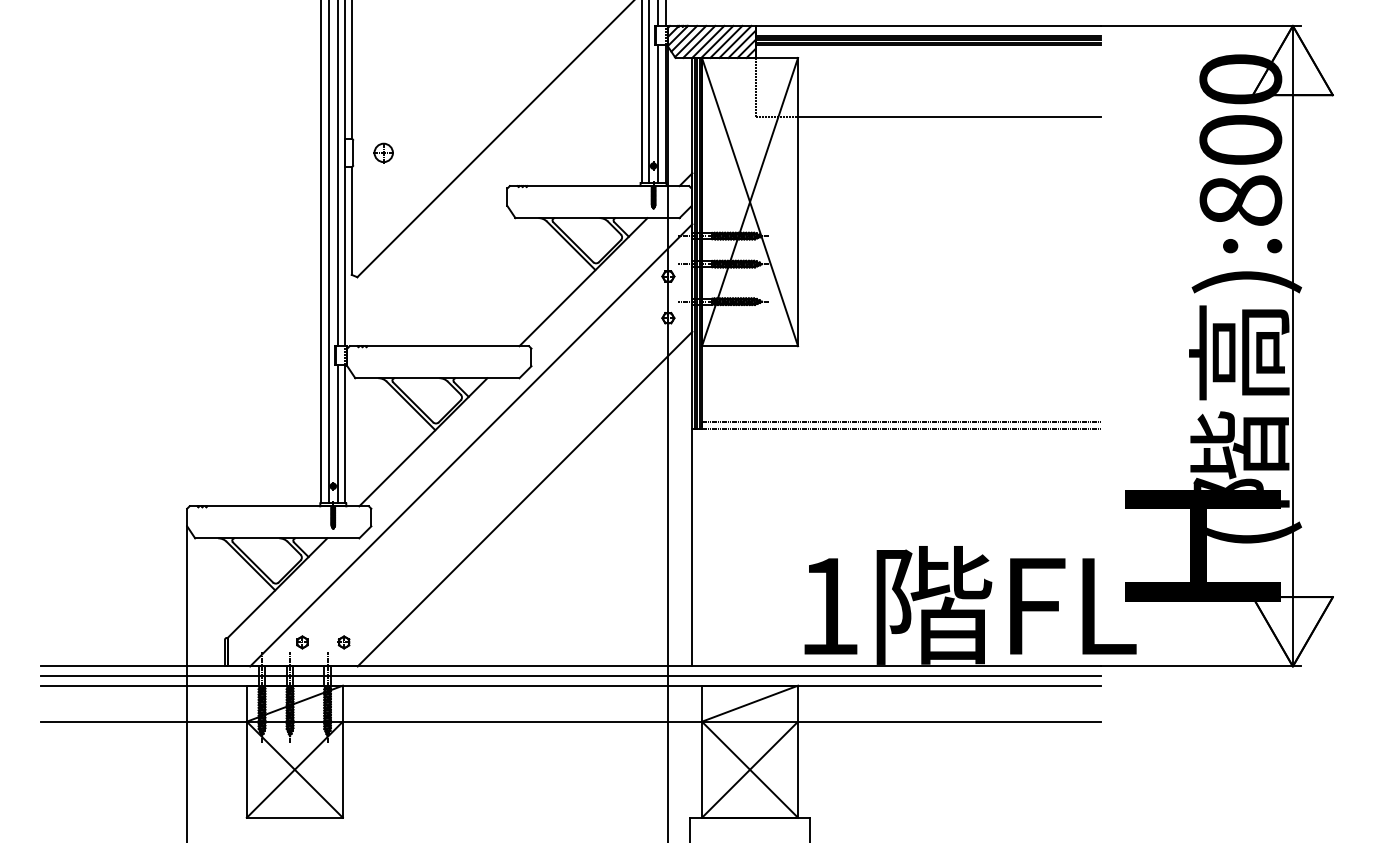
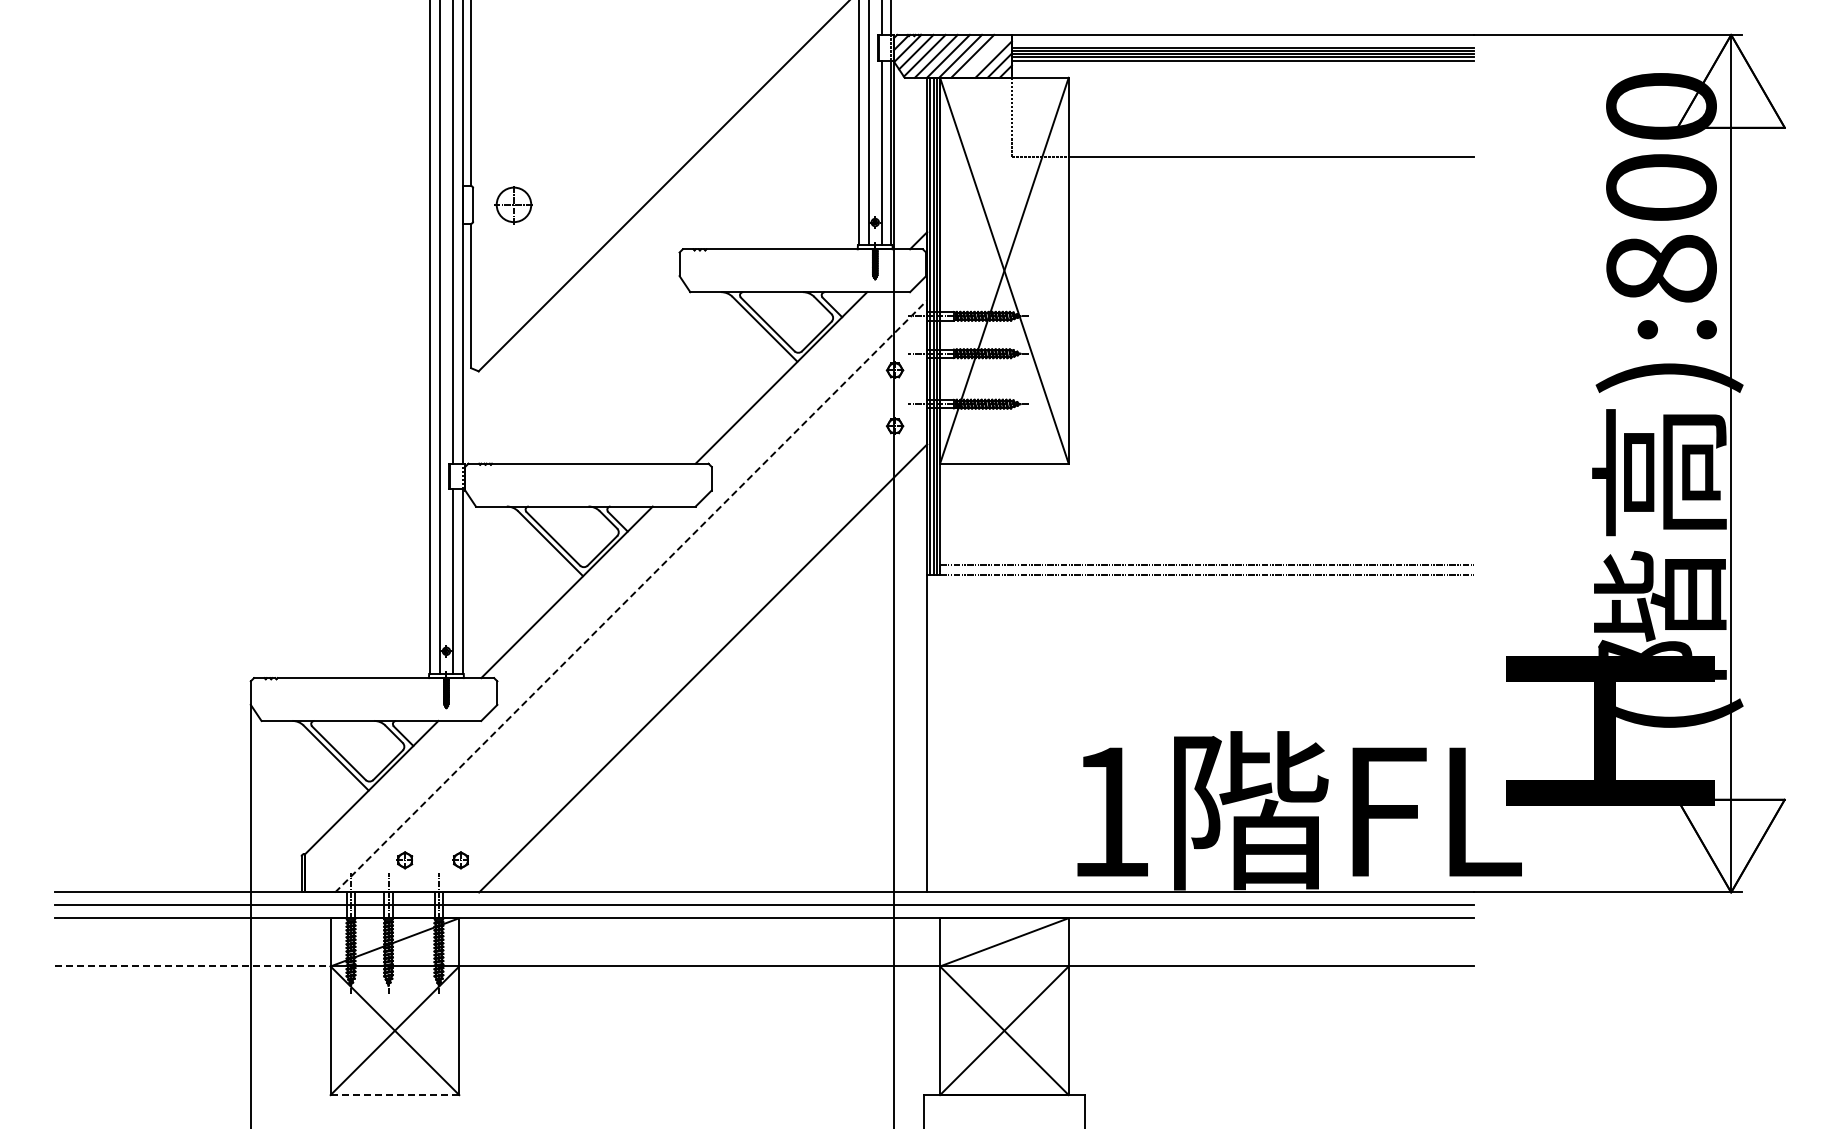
line: (735, 41) -> (984, 55), removed
part: (383, 152) -> (513, 204), size x1.4
line: (471, 445) -> (631, 596), solid -> dashed
line: (143, 721) -> (192, 966), solid -> dashed
line: (295, 818) -> (395, 1095), solid -> dashed

